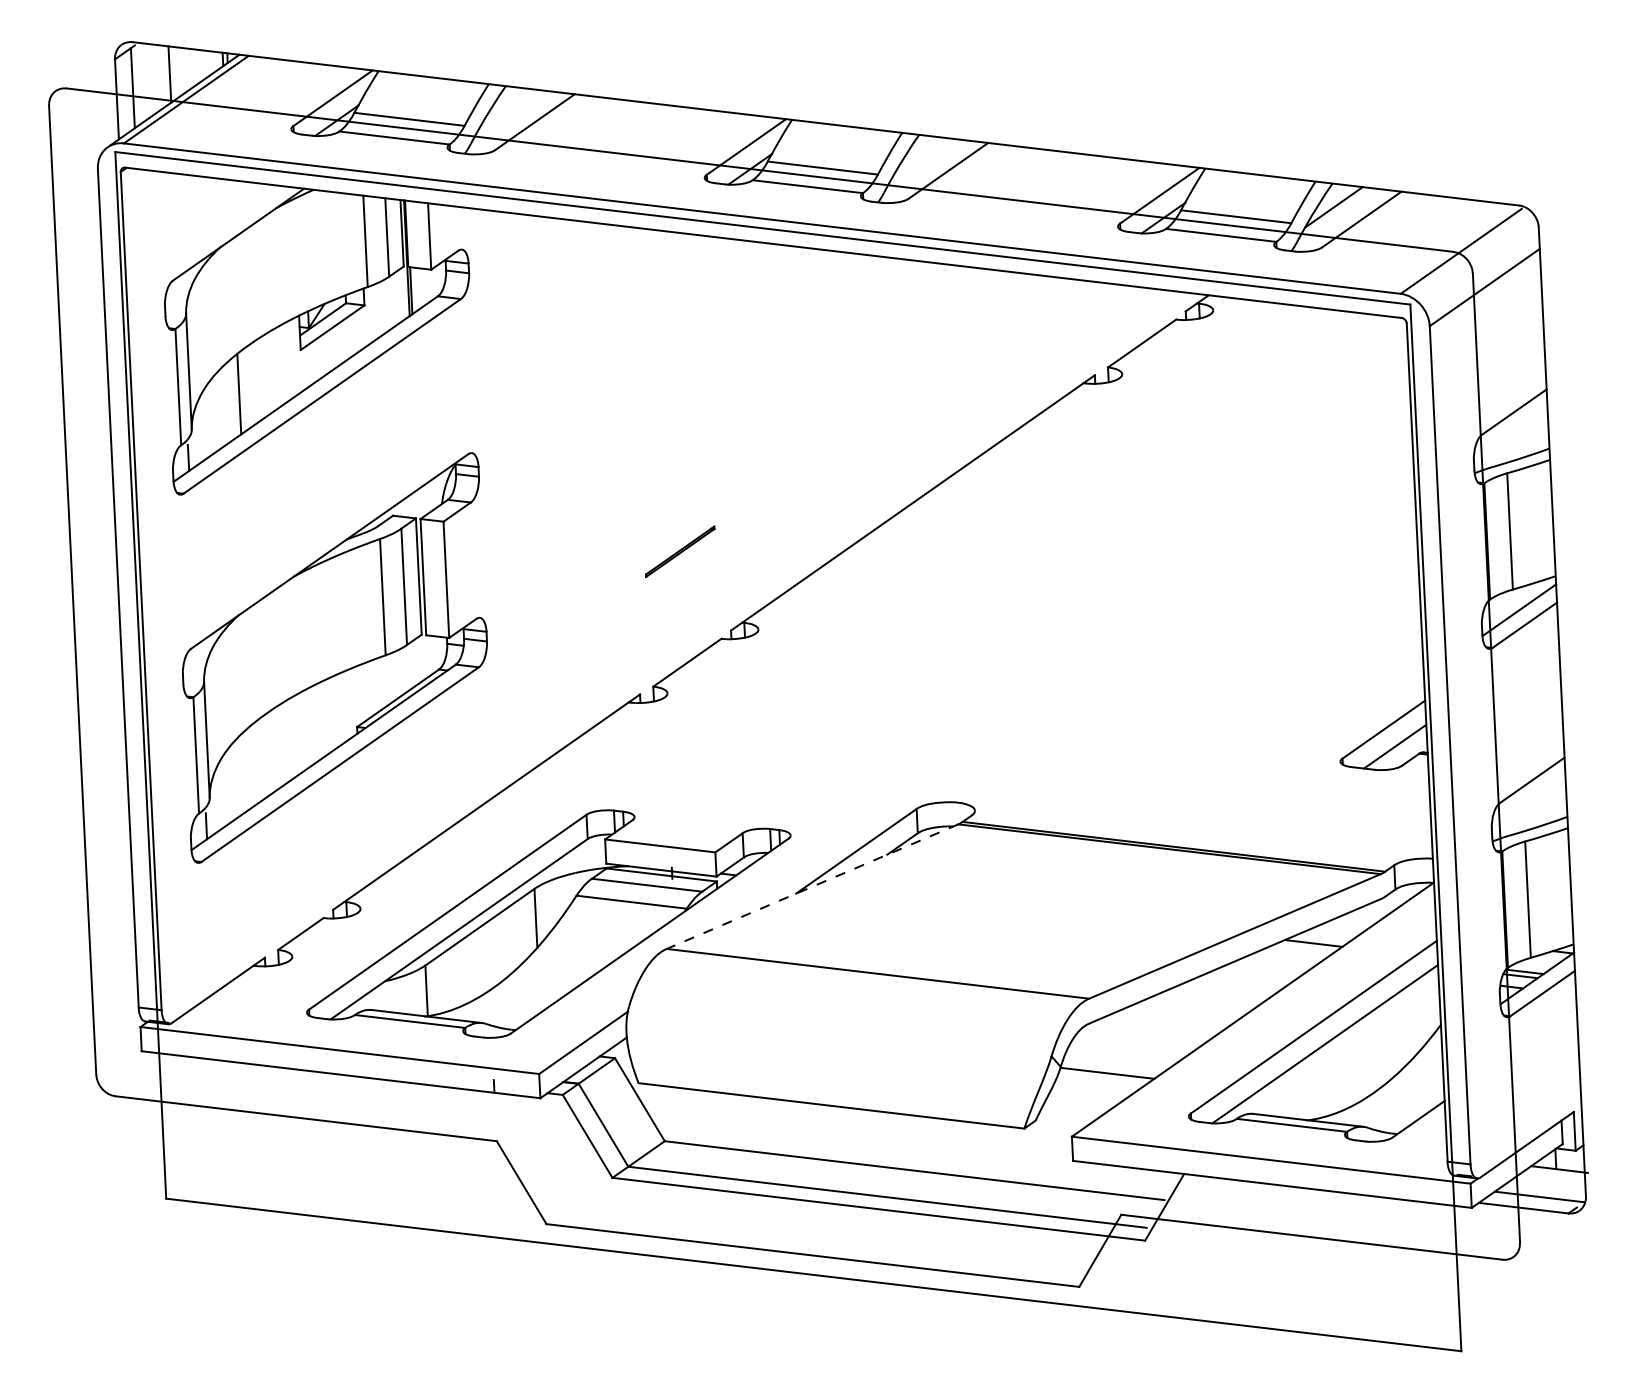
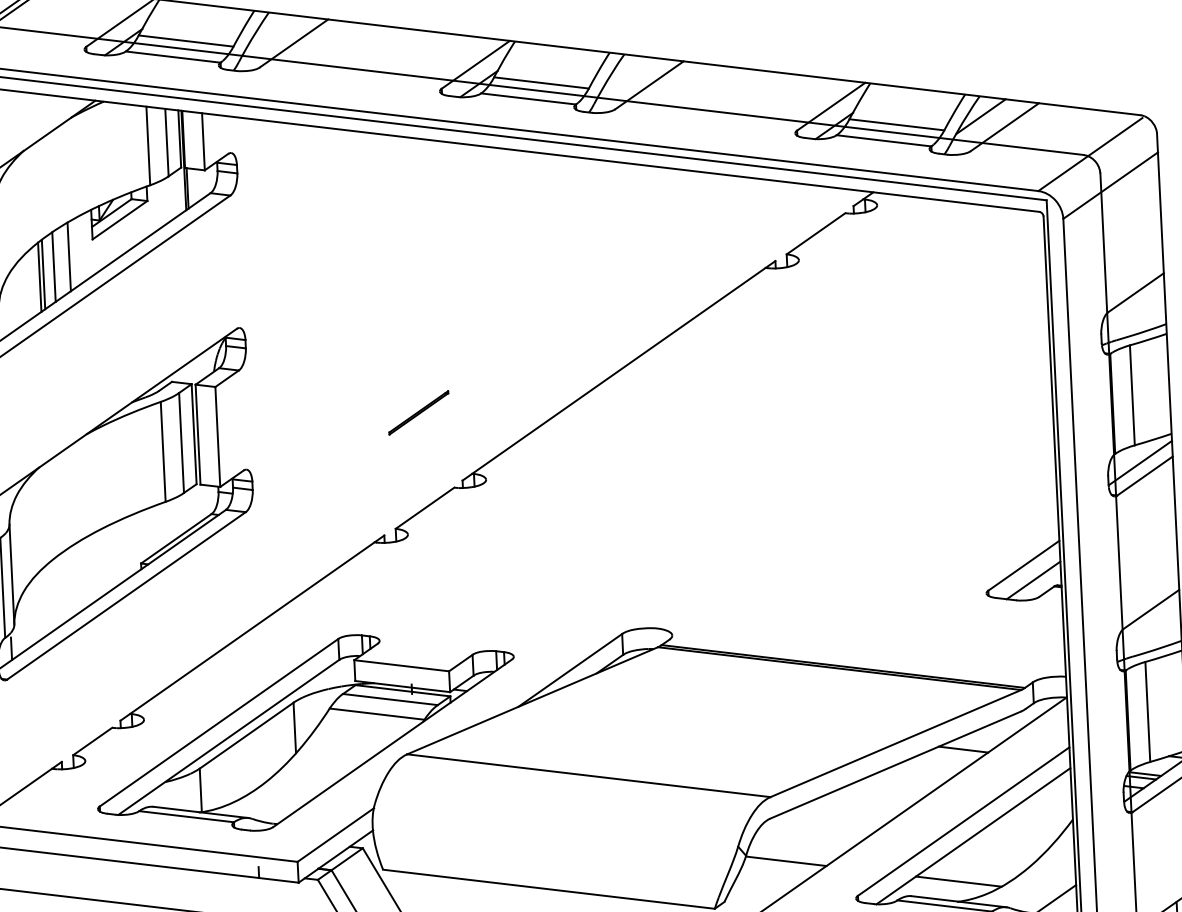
line: (273, 370) -> (69, 256), added
line: (255, 381) -> (53, 266), added
line: (243, 390) -> (43, 274), added
line: (812, 886) -> (532, 700), dashed -> solid
line: (1307, 1096) -> (958, 881), added

